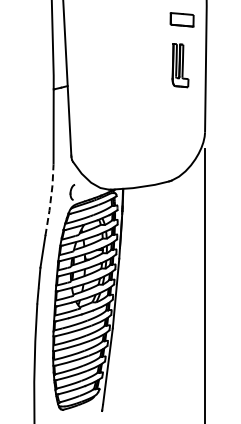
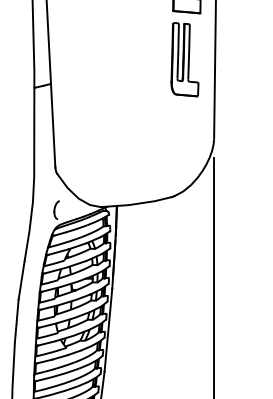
part: (180, 65) -> (184, 59), size x1.43
line: (50, 199) -> (30, 218), dashed -> solid

